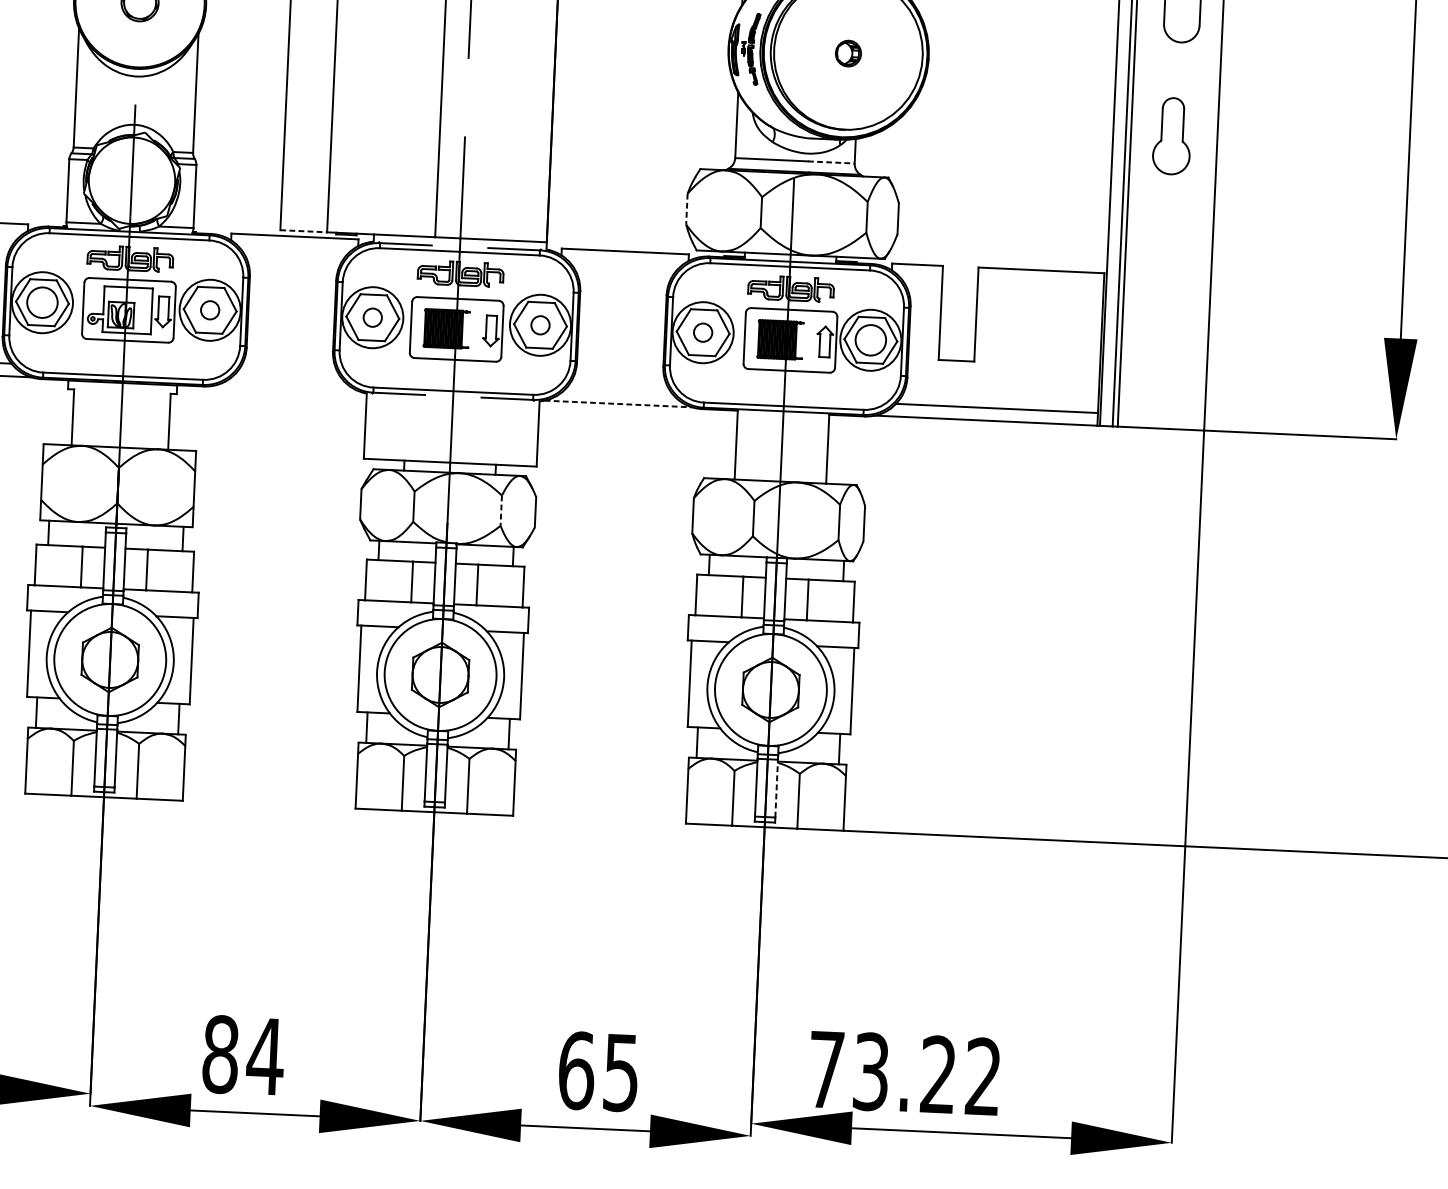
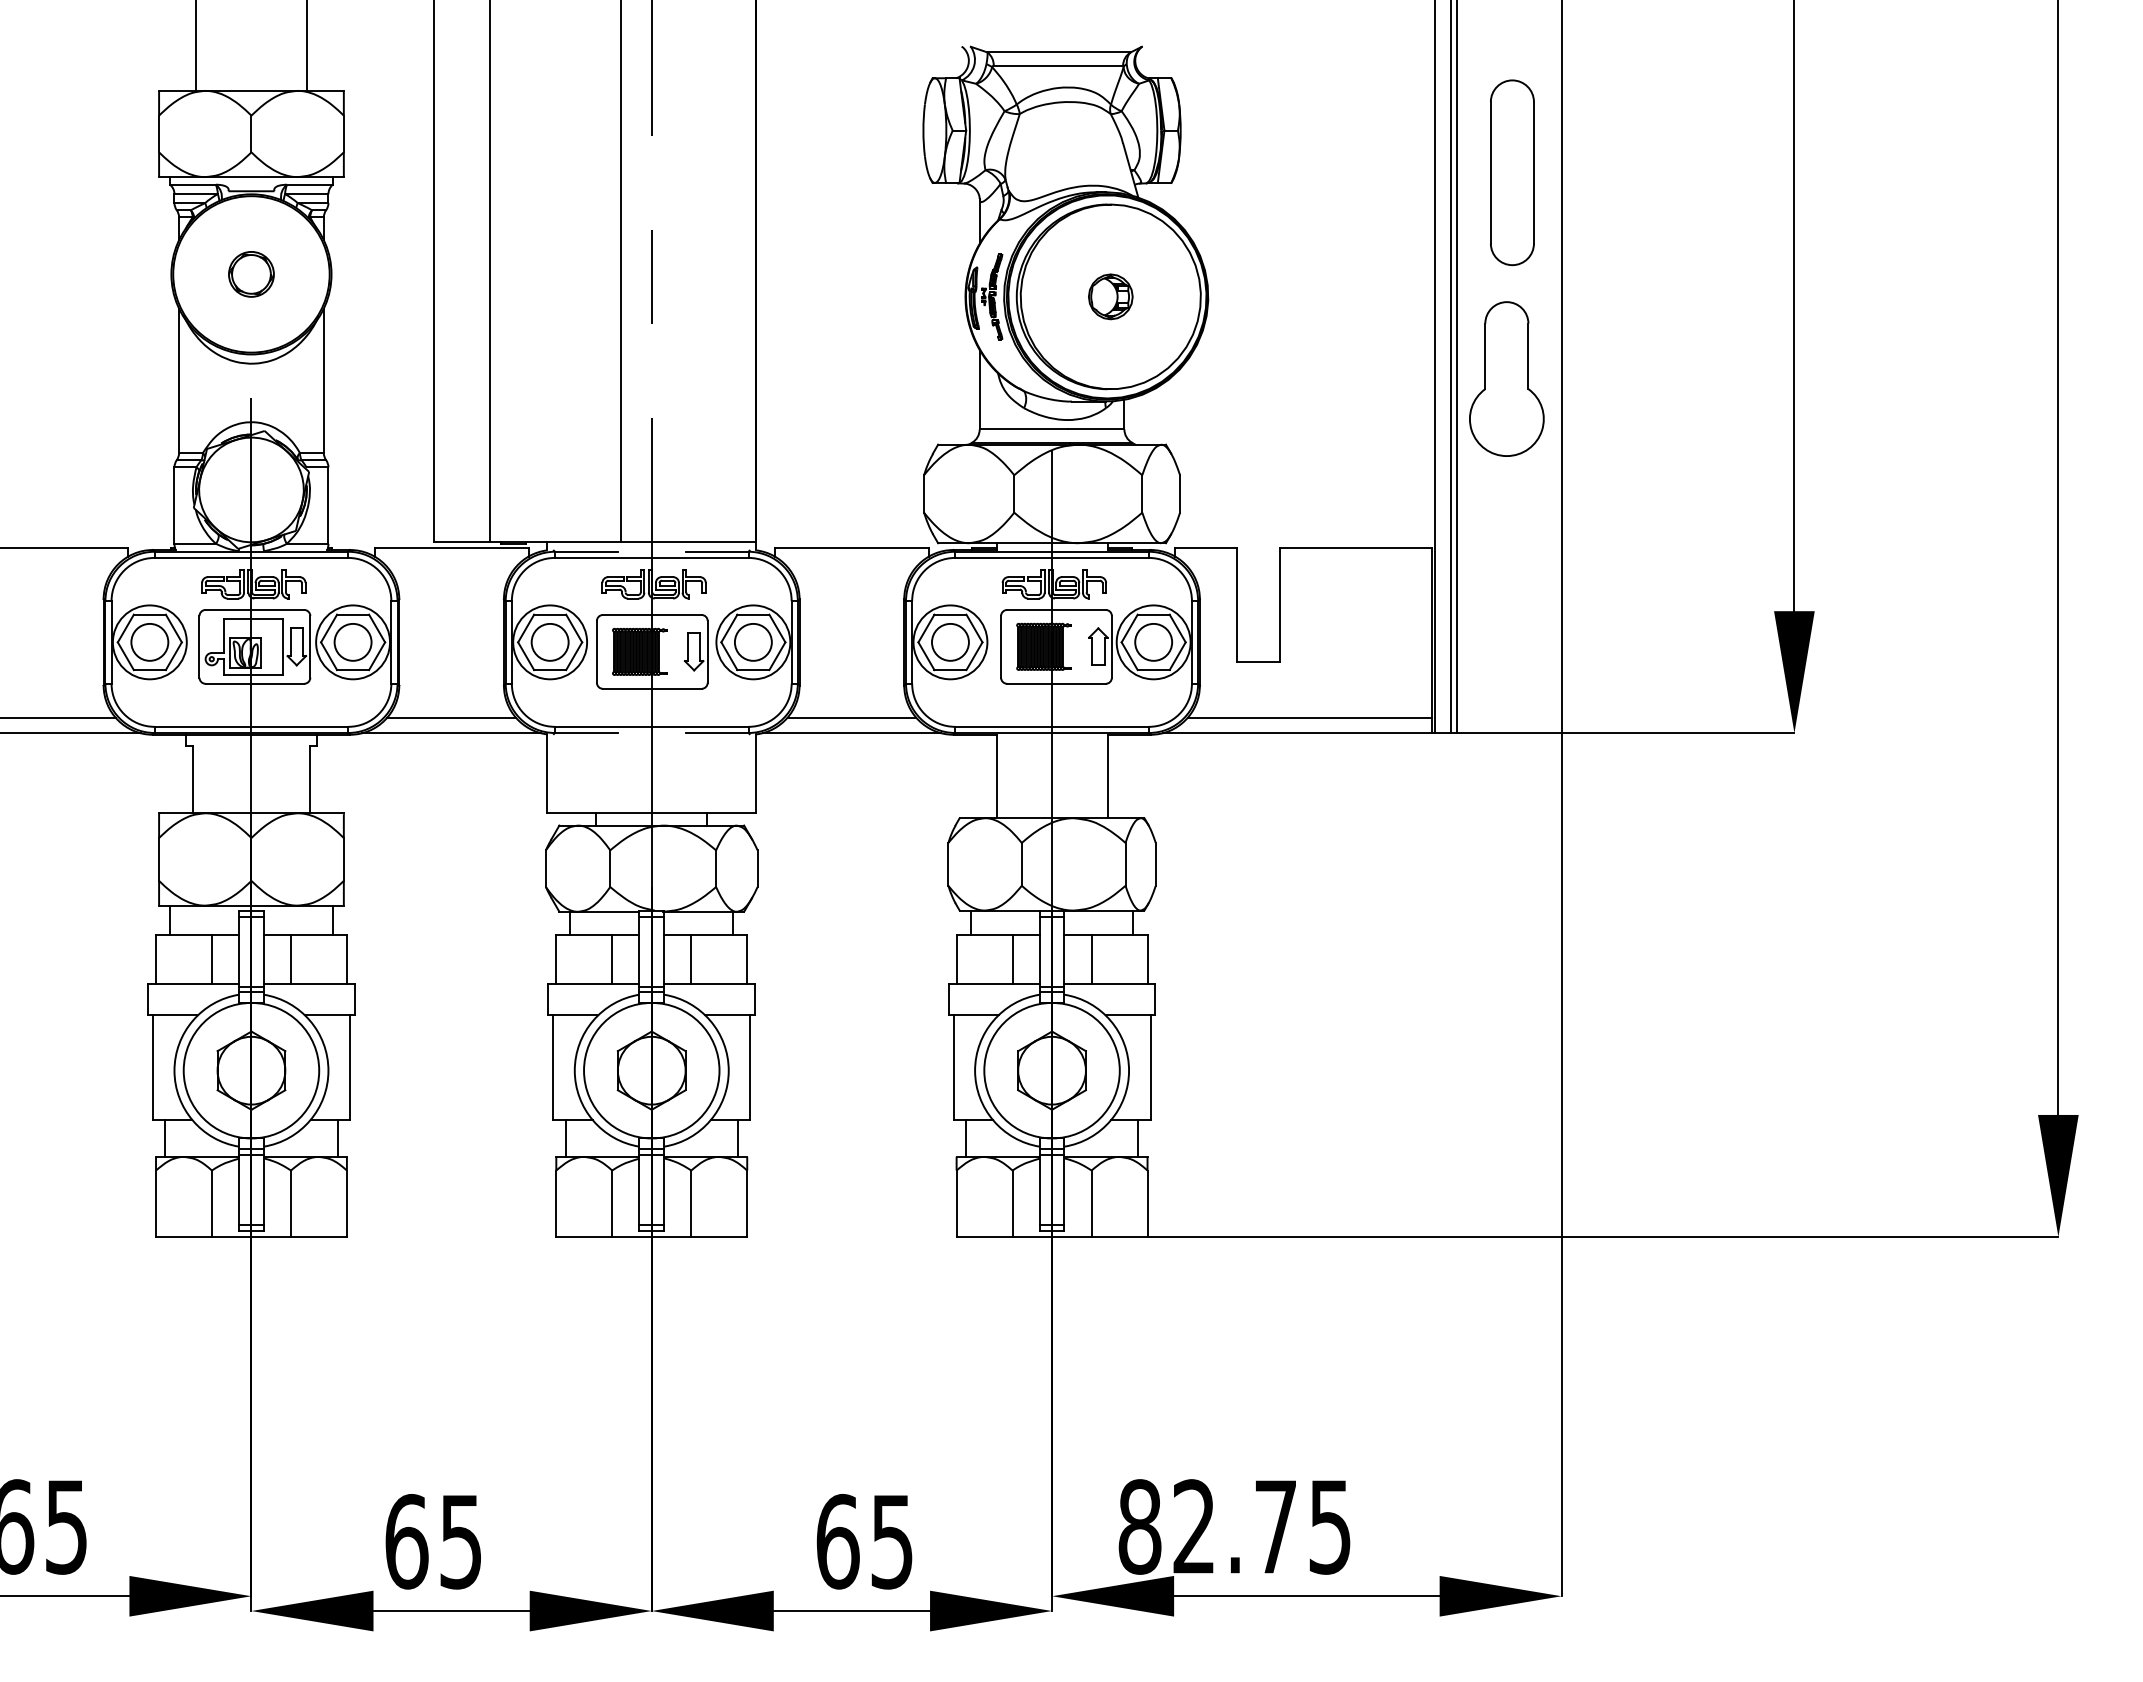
part: (848, 53) -> (1110, 296), size x1.43
part: (1171, 135) -> (1506, 378), size x1.67
line: (831, 162) -> (1096, 429), dashed -> solid
line: (687, 208) -> (924, 493), dashed -> solid
line: (304, 231) -> (462, 541), dashed -> solid
circle: (209, 309) -> (352, 641), size x1.67
circle: (372, 316) -> (549, 641), size x1.67
circle: (539, 324) -> (752, 641), size x1.67
circle: (702, 331) -> (949, 641), size x1.67
line: (288, 376) -> (451, 717), added
line: (287, 389) -> (451, 733), added
line: (618, 391) -> (851, 717), added
line: (618, 404) -> (852, 733), dashed -> solid
line: (501, 511) -> (716, 869), dashed -> solid
line: (776, 788) -> (1064, 1189), dashed -> solid
text: (243, 1055) -> (434, 1541), 84 -> 65
text: (904, 1072) -> (1234, 1526), 73.22 -> 82.75

